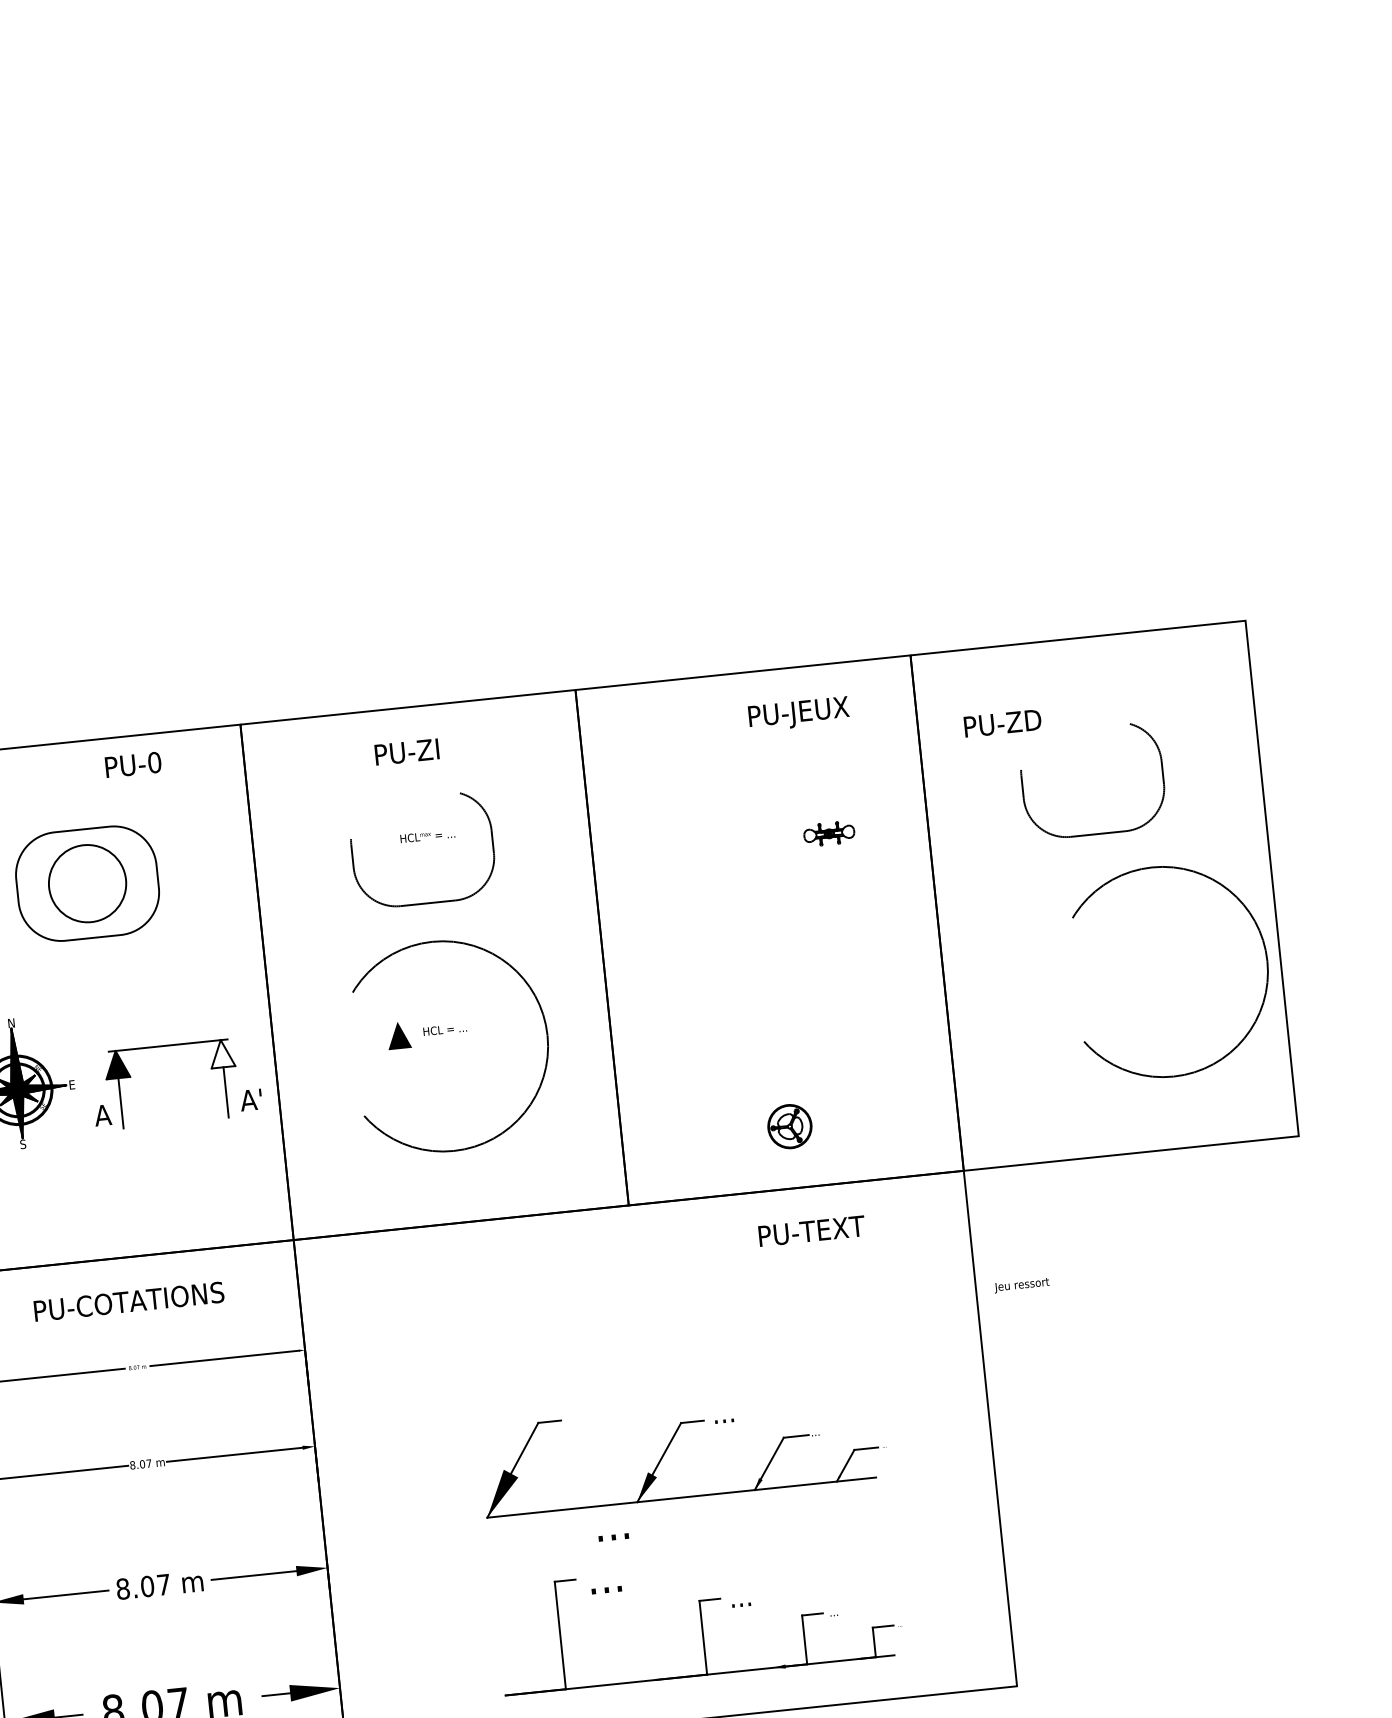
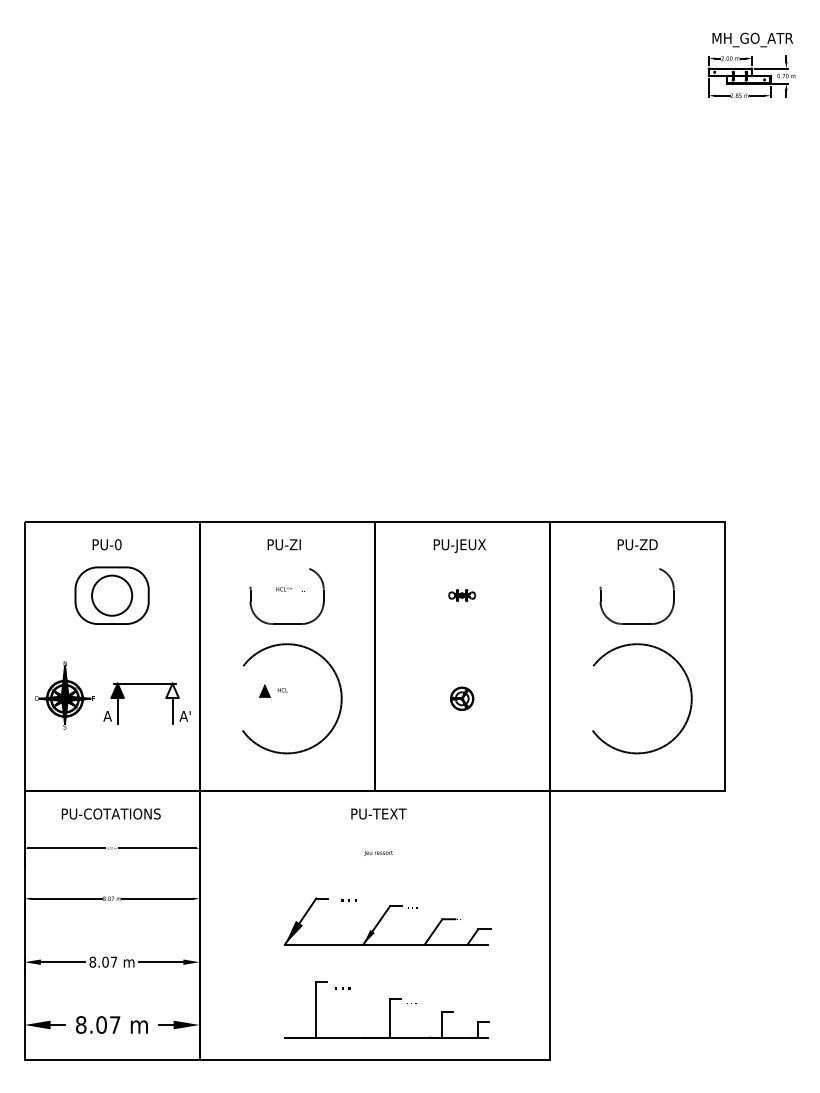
text: (798, 713) -> (459, 545), moved
text: (1002, 722) -> (637, 544), moved
text: (132, 764) -> (106, 544), moved
part: (829, 833) -> (462, 595), moved
circle: (1172, 970) -> (642, 698), moved
part: (790, 1125) -> (462, 698), moved
text: (810, 1230) -> (378, 813), moved
text: (1021, 1283) -> (378, 852), moved
text: (612, 1537) -> (348, 900), moved

